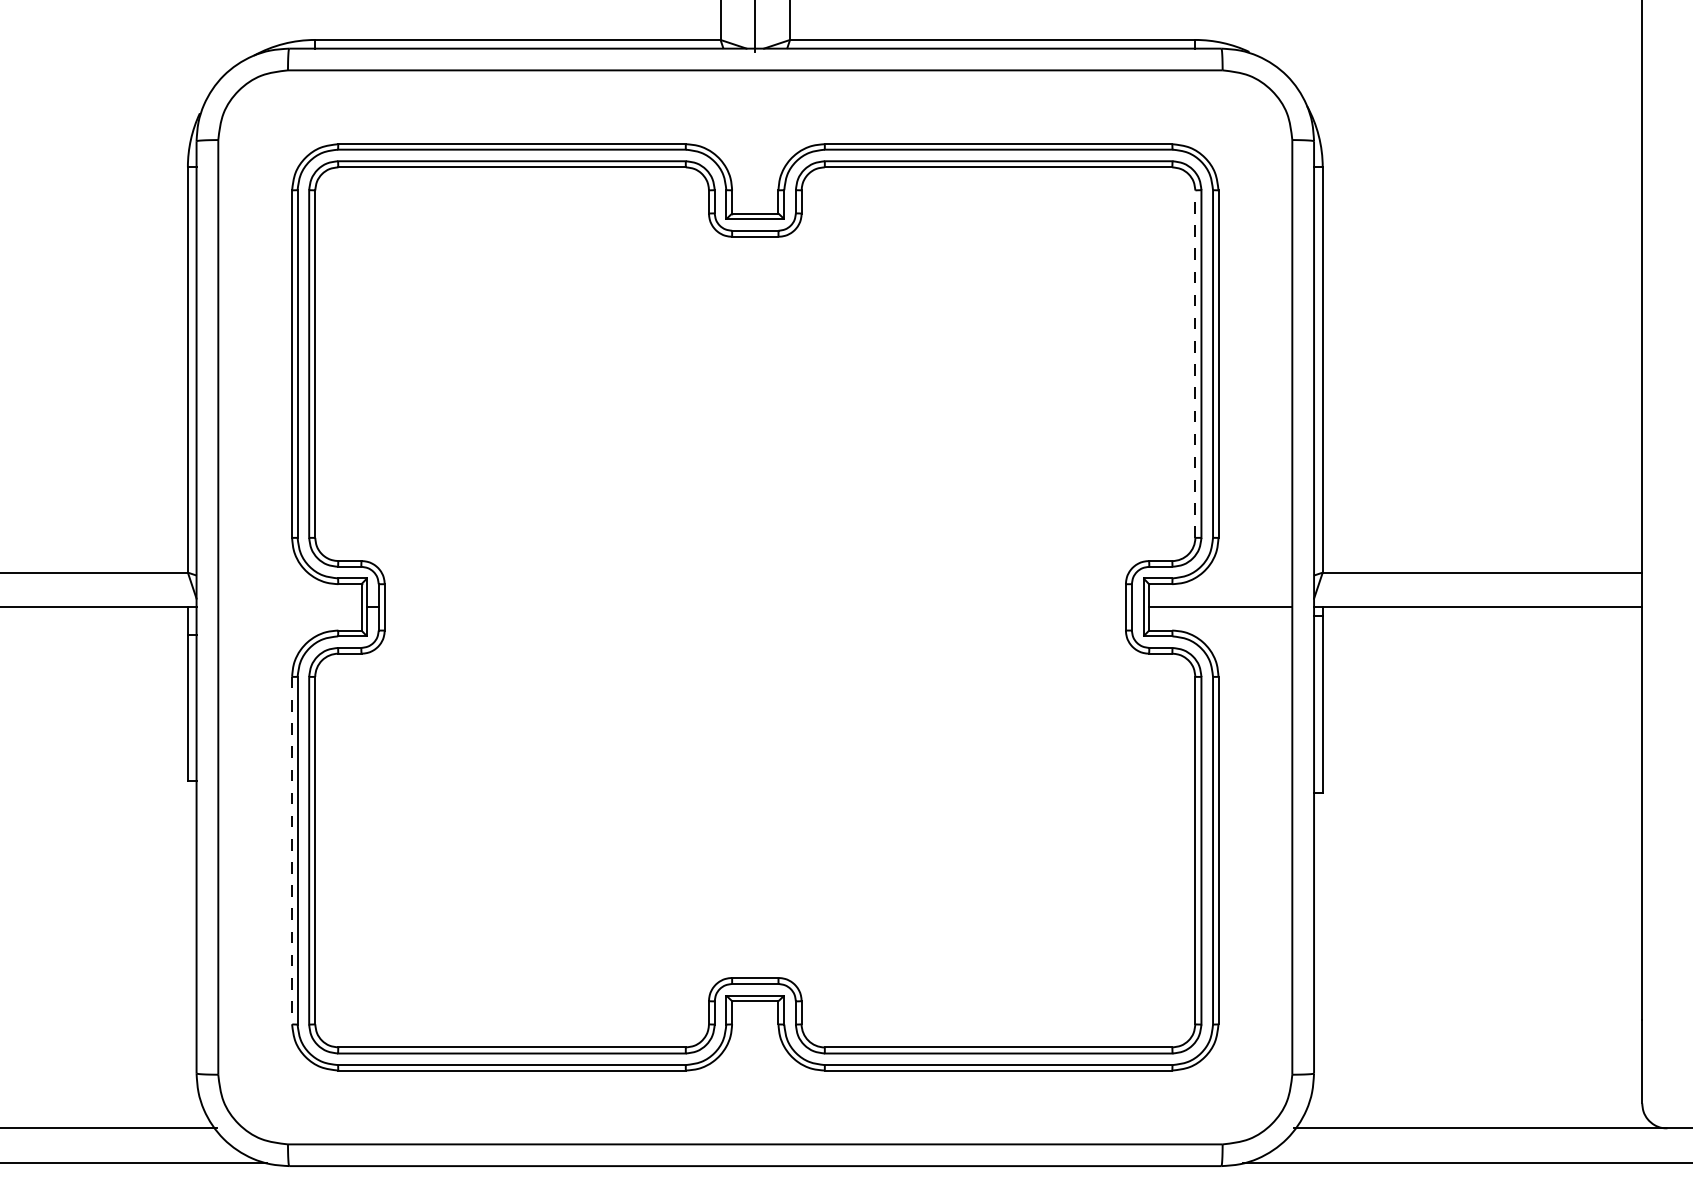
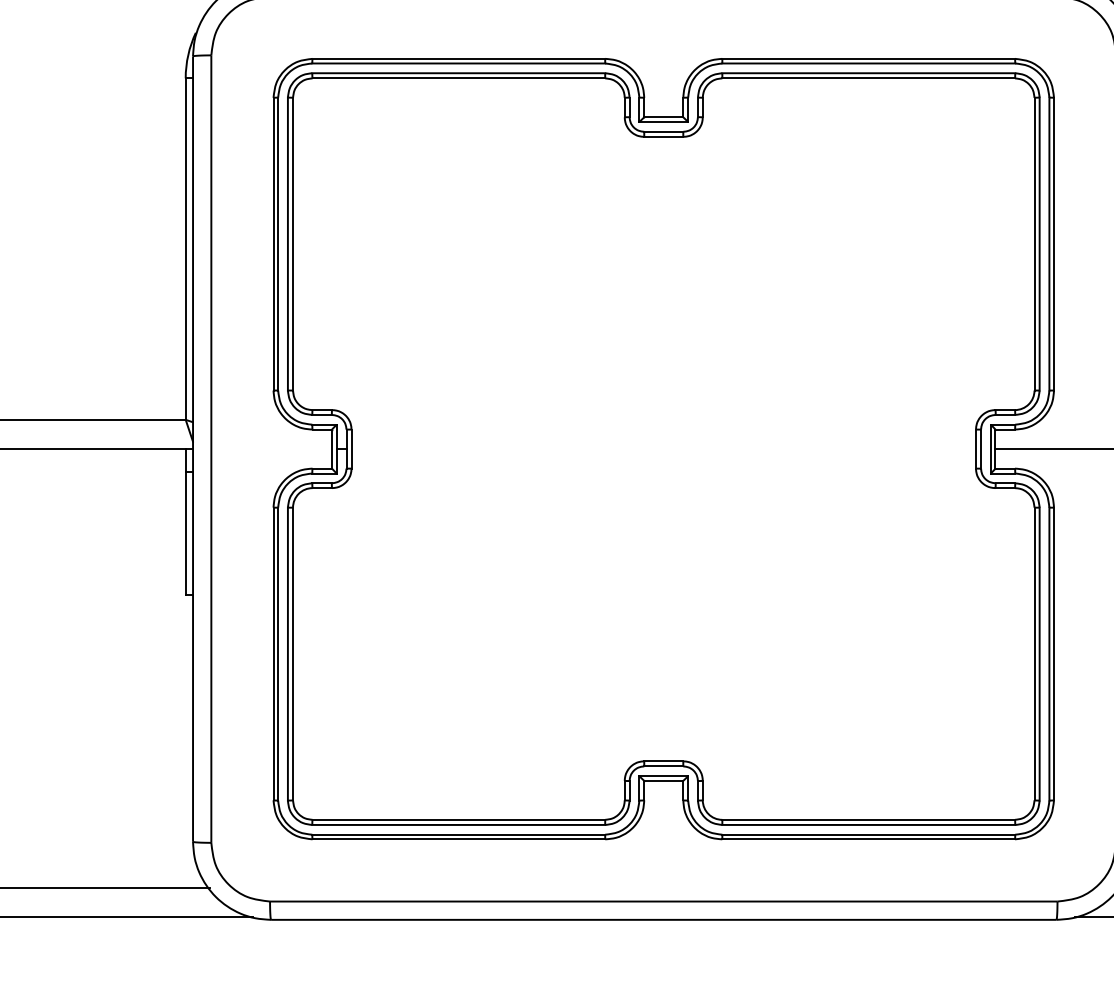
line: (1195, 364) -> (1034, 244), dashed -> solid
line: (292, 850) -> (273, 653), dashed -> solid

